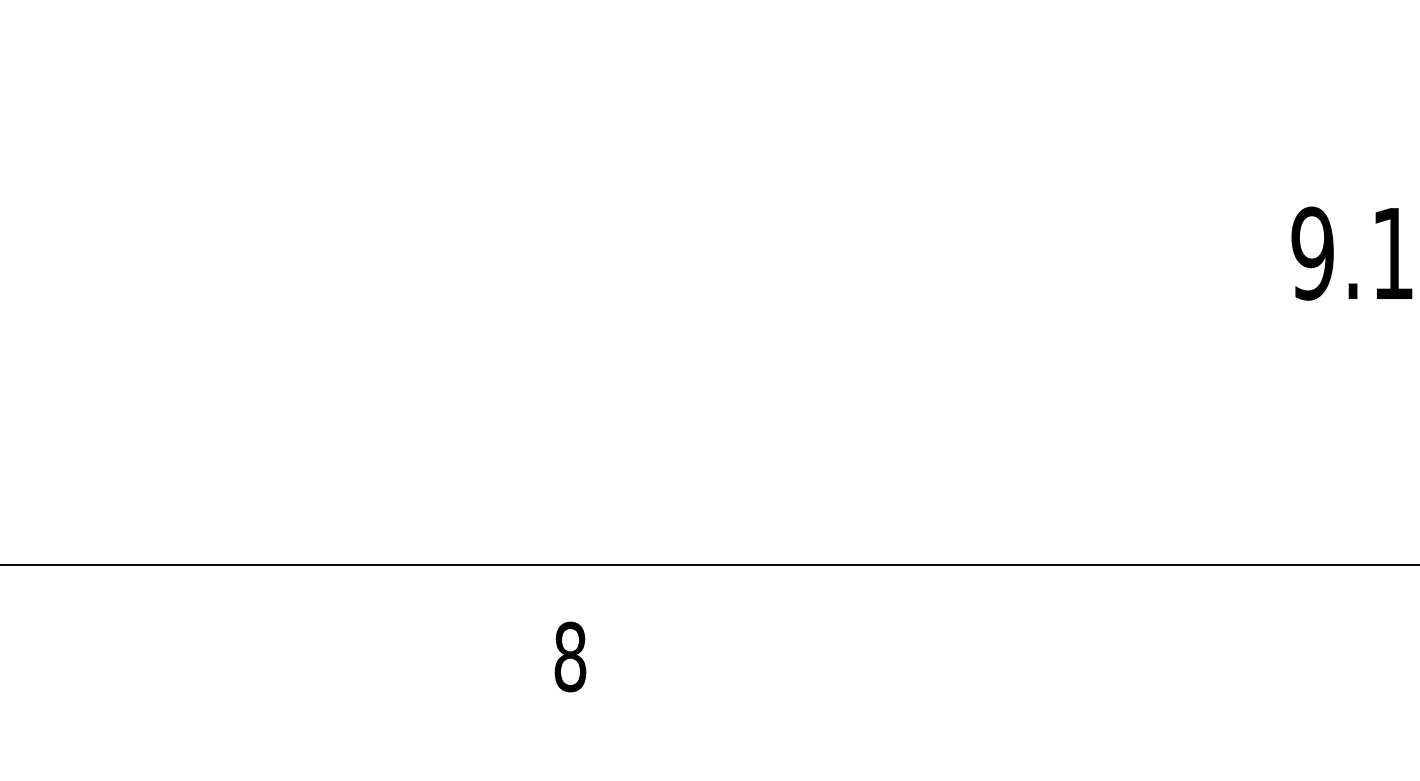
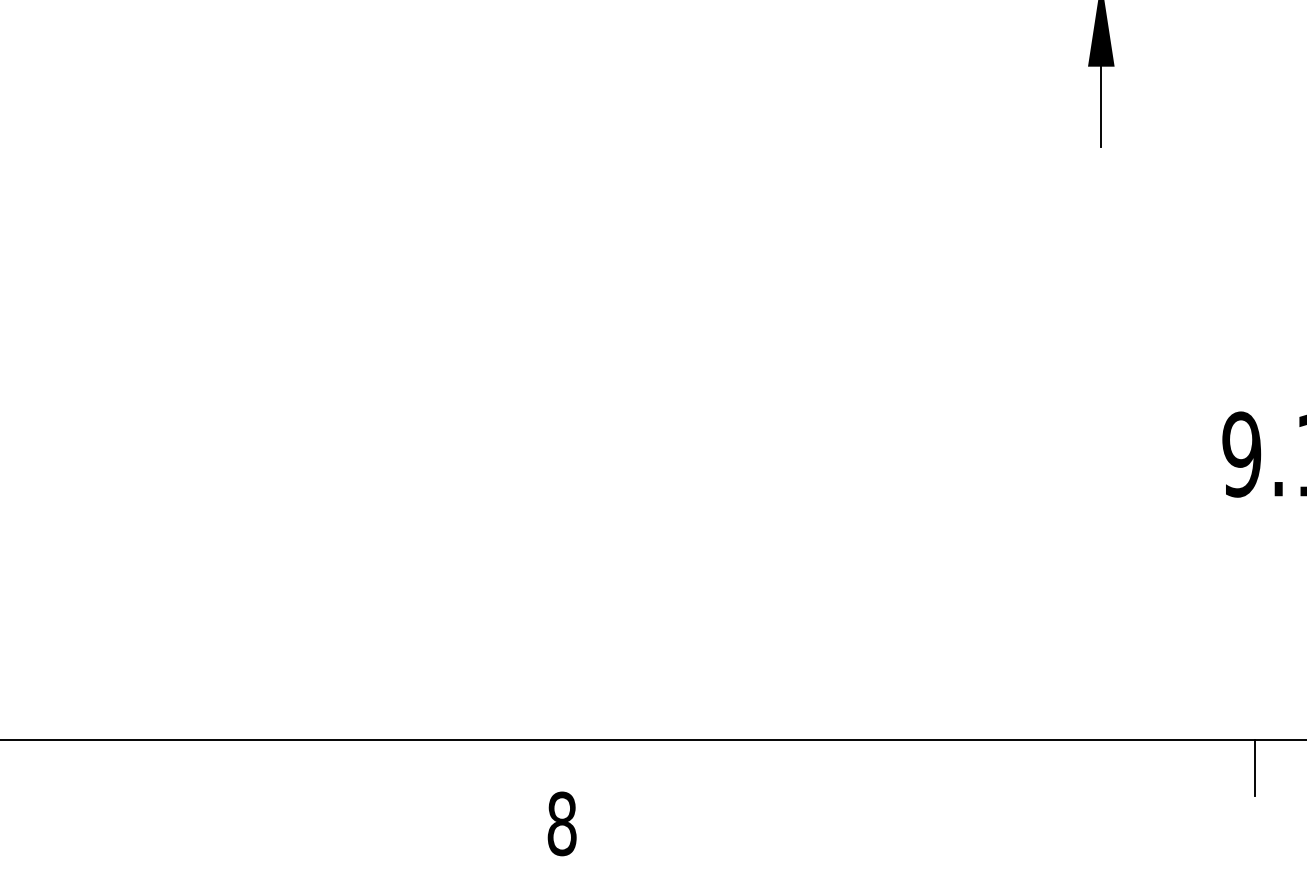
line: (1327, 596) -> (1255, 768), added

